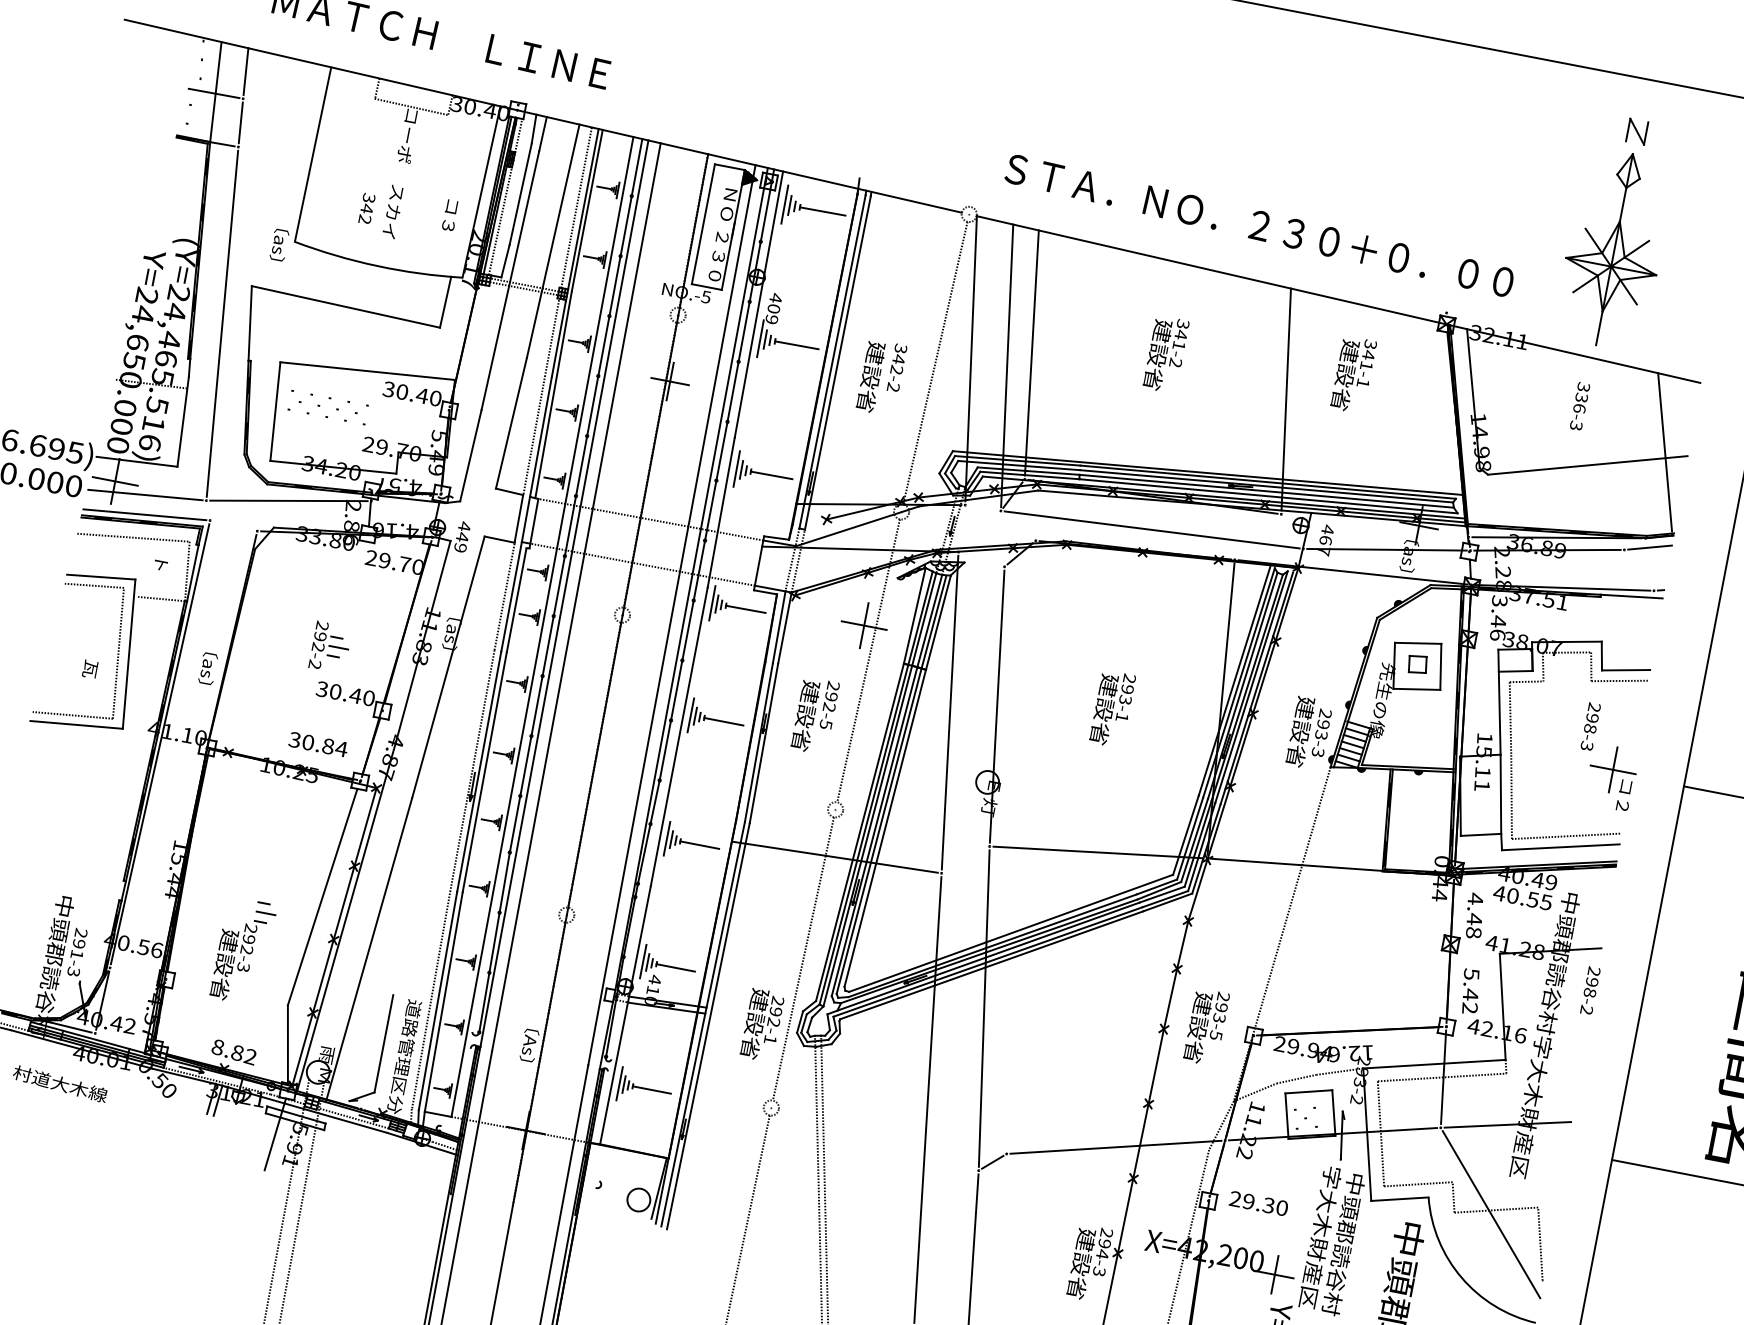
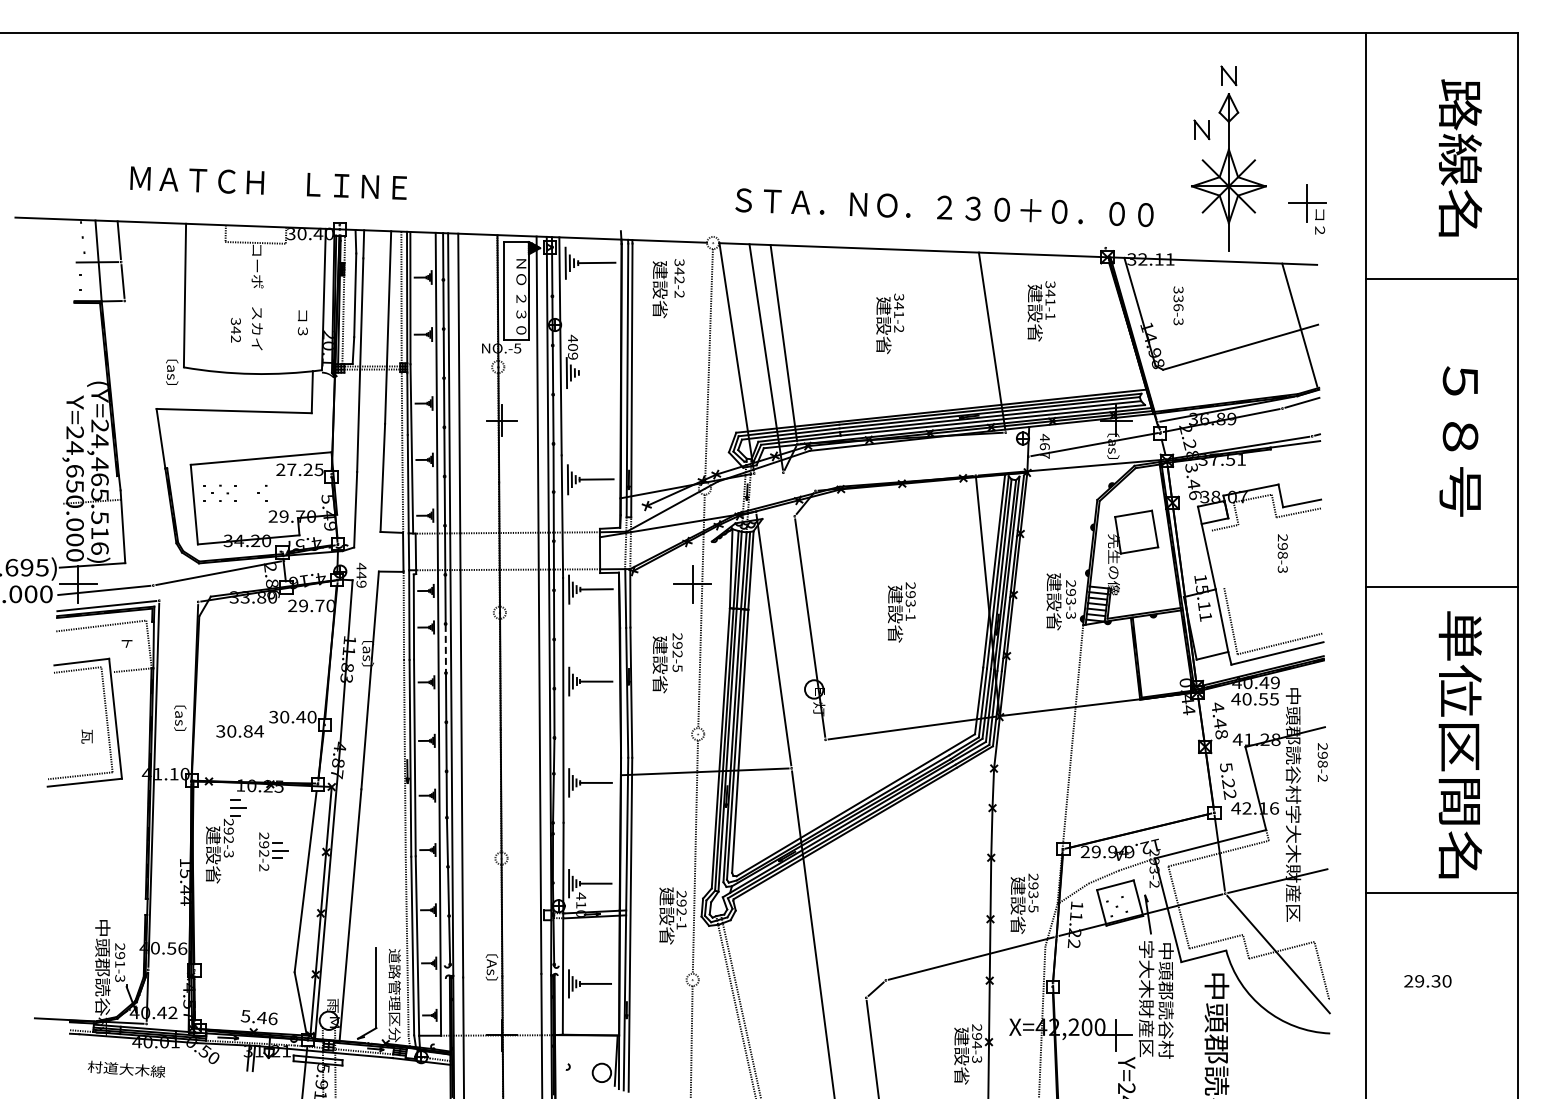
part: (1591, 190) -> (1201, 129), added
line: (222, 324) -> (139, 443), removed
line: (796, 344) -> (596, 372), removed
text: (881, 377) -> (668, 288), moved
text: (411, 393) -> (299, 469), 30.40 -> 27.25
text: (1580, 406) -> (1178, 305), moved
line: (1151, 529) -> (905, 464), removed
line: (547, 645) -> (445, 648), solid -> dashed
part: (330, 647) -> (273, 851), moved
part: (1417, 664) -> (1136, 530), removed
line: (1509, 717) -> (1217, 558), removed
text: (317, 744) -> (239, 731), moved
part: (1612, 777) -> (1307, 209), moved
part: (242, 951) -> (225, 841), moved
text: (1470, 994) -> (1228, 783), 5.42 -> 5.22
line: (983, 1008) -> (845, 868), removed
text: (1206, 1026) -> (1024, 903), moved
text: (233, 1051) -> (258, 1017), 8.82 -> 5.46
text: (1258, 1203) -> (1427, 981), moved

